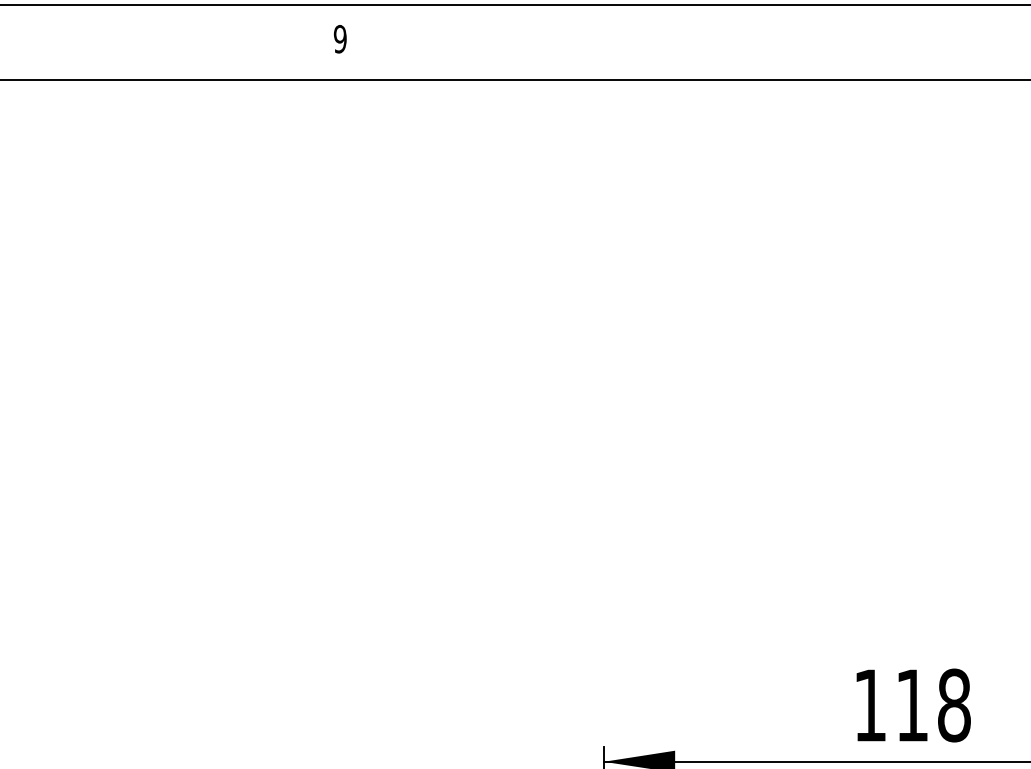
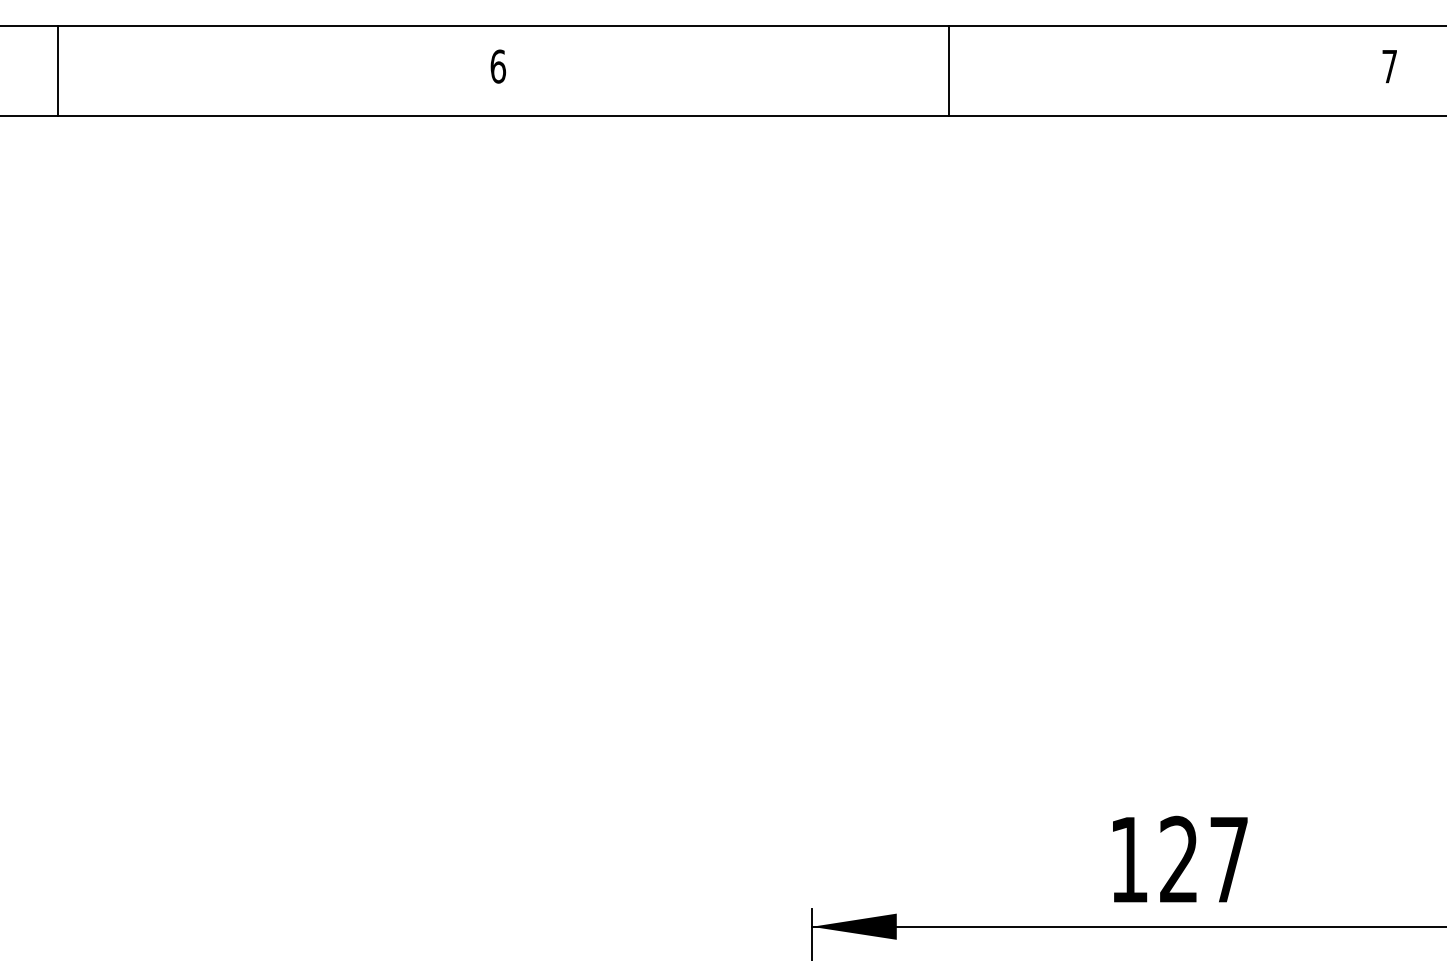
text: (340, 39) -> (498, 66), 9 -> 6
line: (719, 42) -> (949, 70), added
text: (933, 705) -> (1204, 859), 118 -> 127

